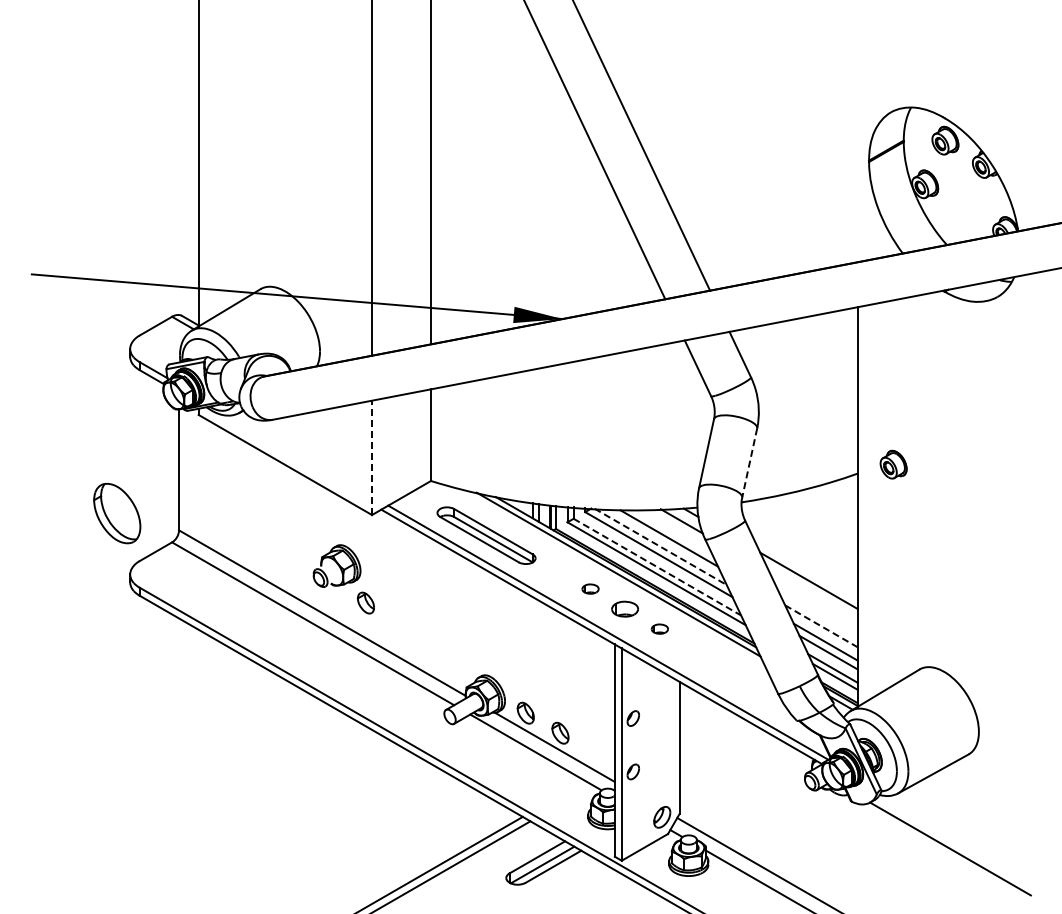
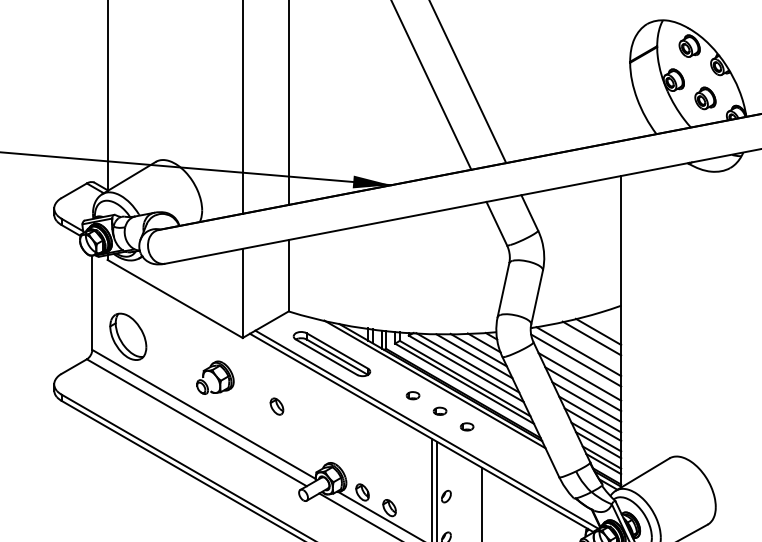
line: (372, 457) -> (243, 293), dashed -> solid
line: (749, 463) -> (536, 297), dashed -> solid
part: (893, 464) -> (705, 98), moved
line: (828, 507) -> (598, 332), added
part: (117, 513) -> (128, 336), moved
line: (819, 515) -> (591, 338), added
line: (674, 530) -> (478, 350), added
line: (802, 532) -> (578, 351), added
line: (799, 543) -> (575, 360), added
line: (661, 547) -> (468, 363), dashed -> solid
line: (804, 564) -> (579, 376), added
line: (657, 567) -> (465, 378), dashed -> solid
line: (813, 596) -> (586, 401), added
part: (365, 602) -> (276, 406), moved
part: (625, 608) -> (440, 410), size x0.62
line: (817, 613) -> (589, 414), added
line: (821, 626) -> (593, 424), dashed -> solid

